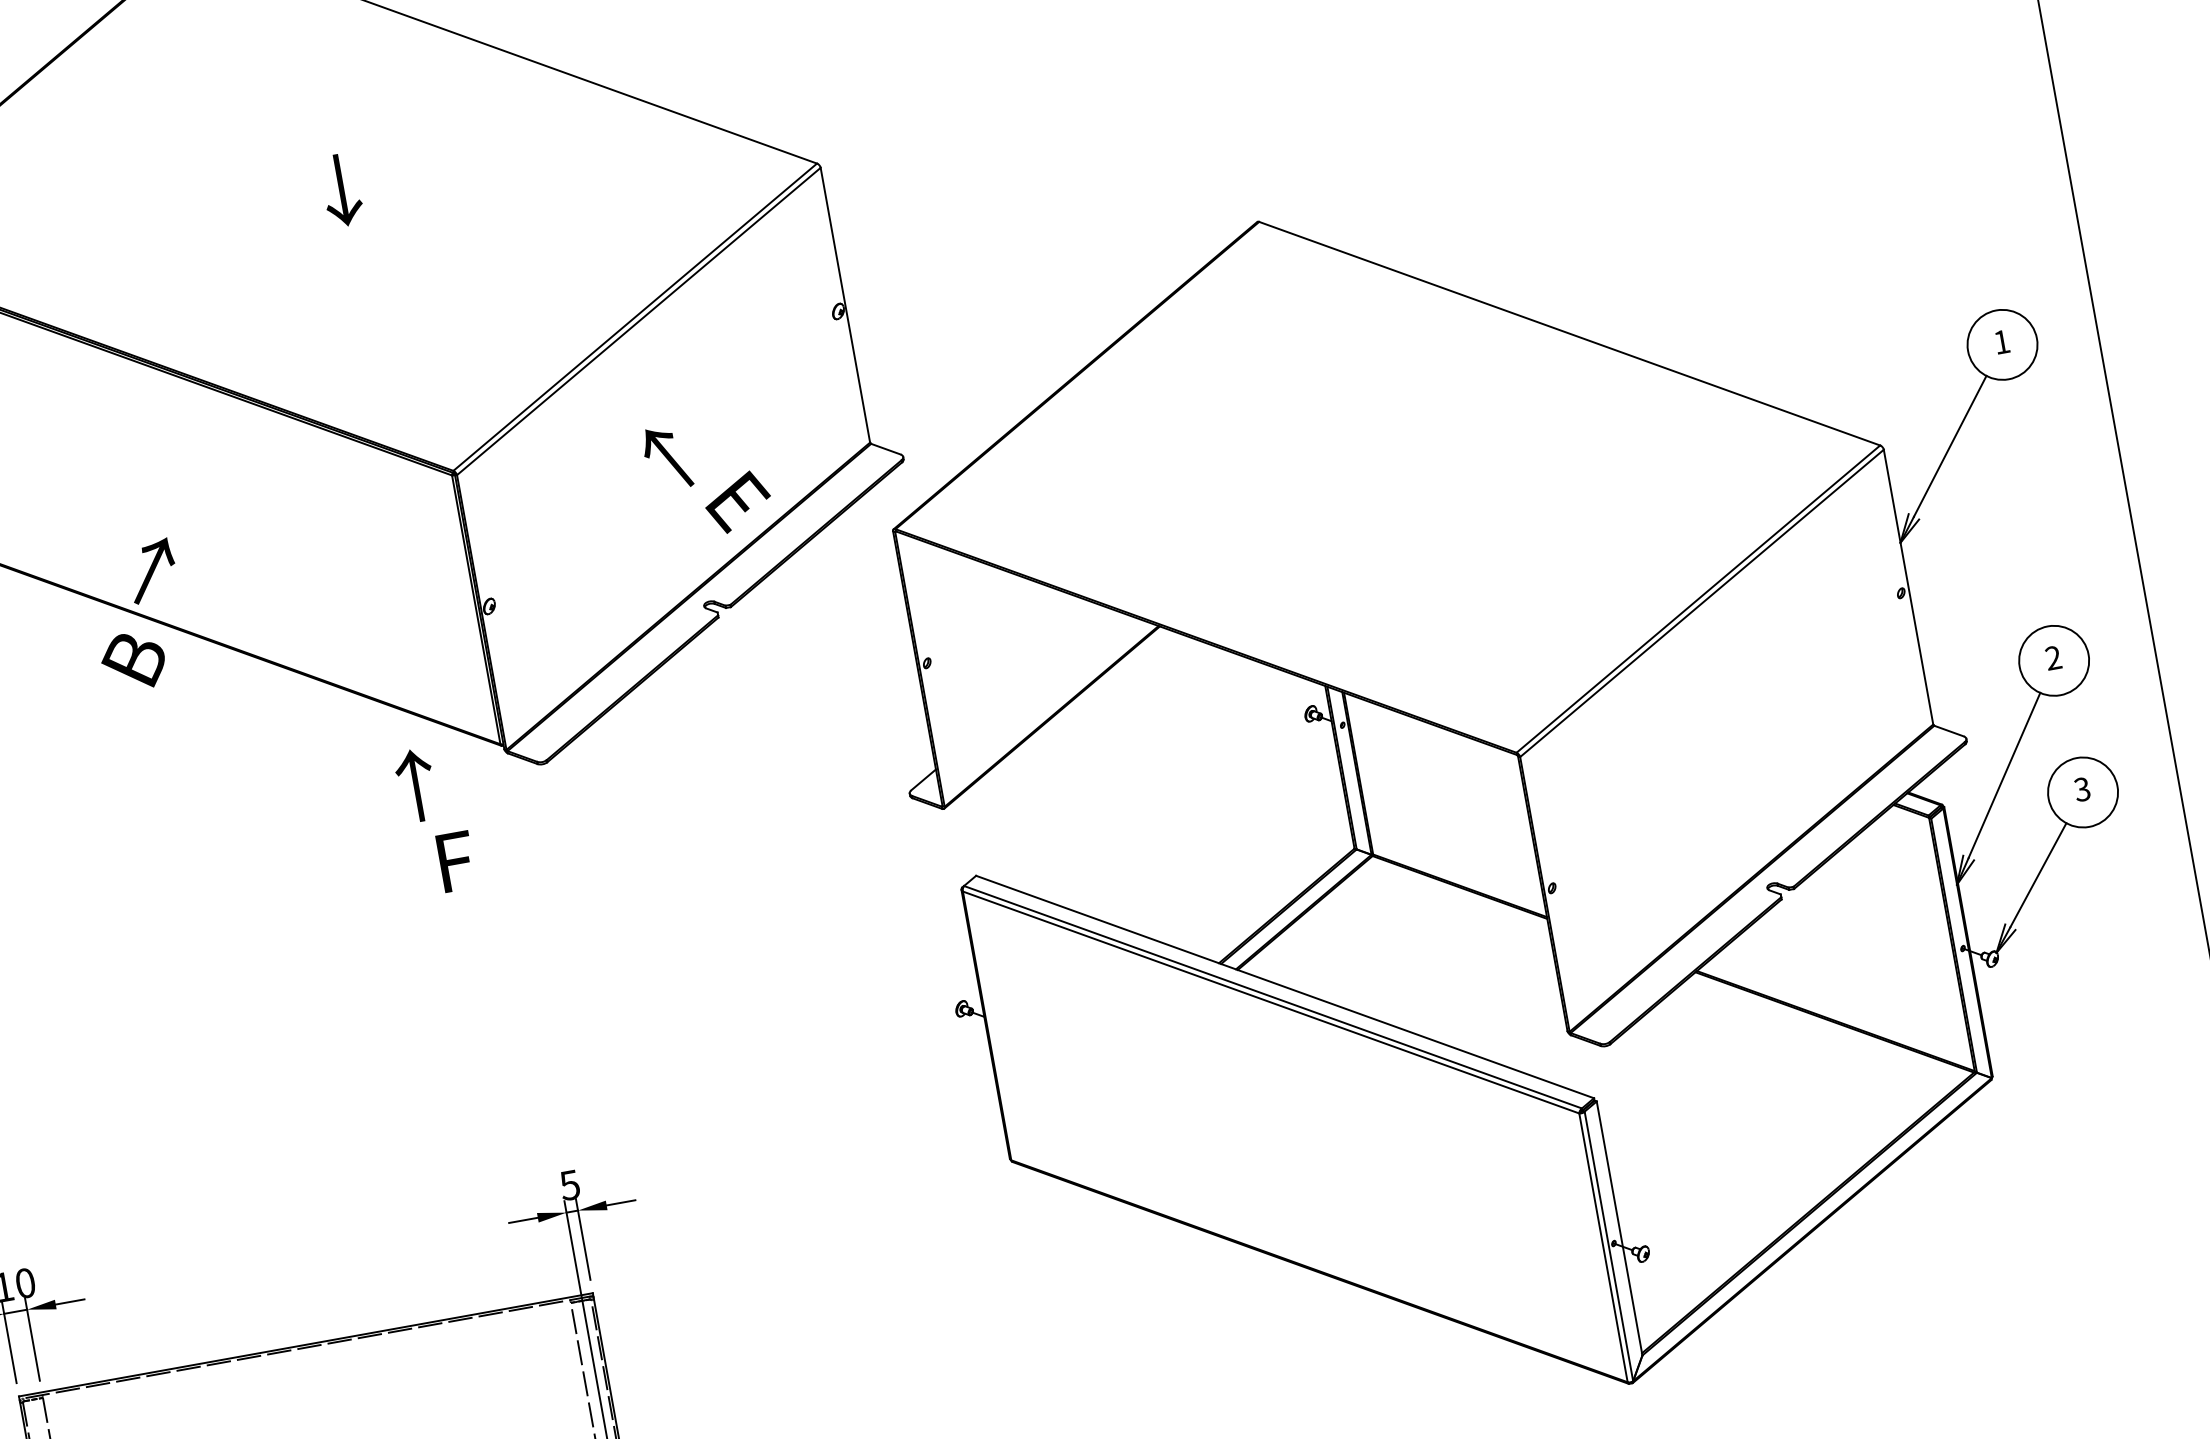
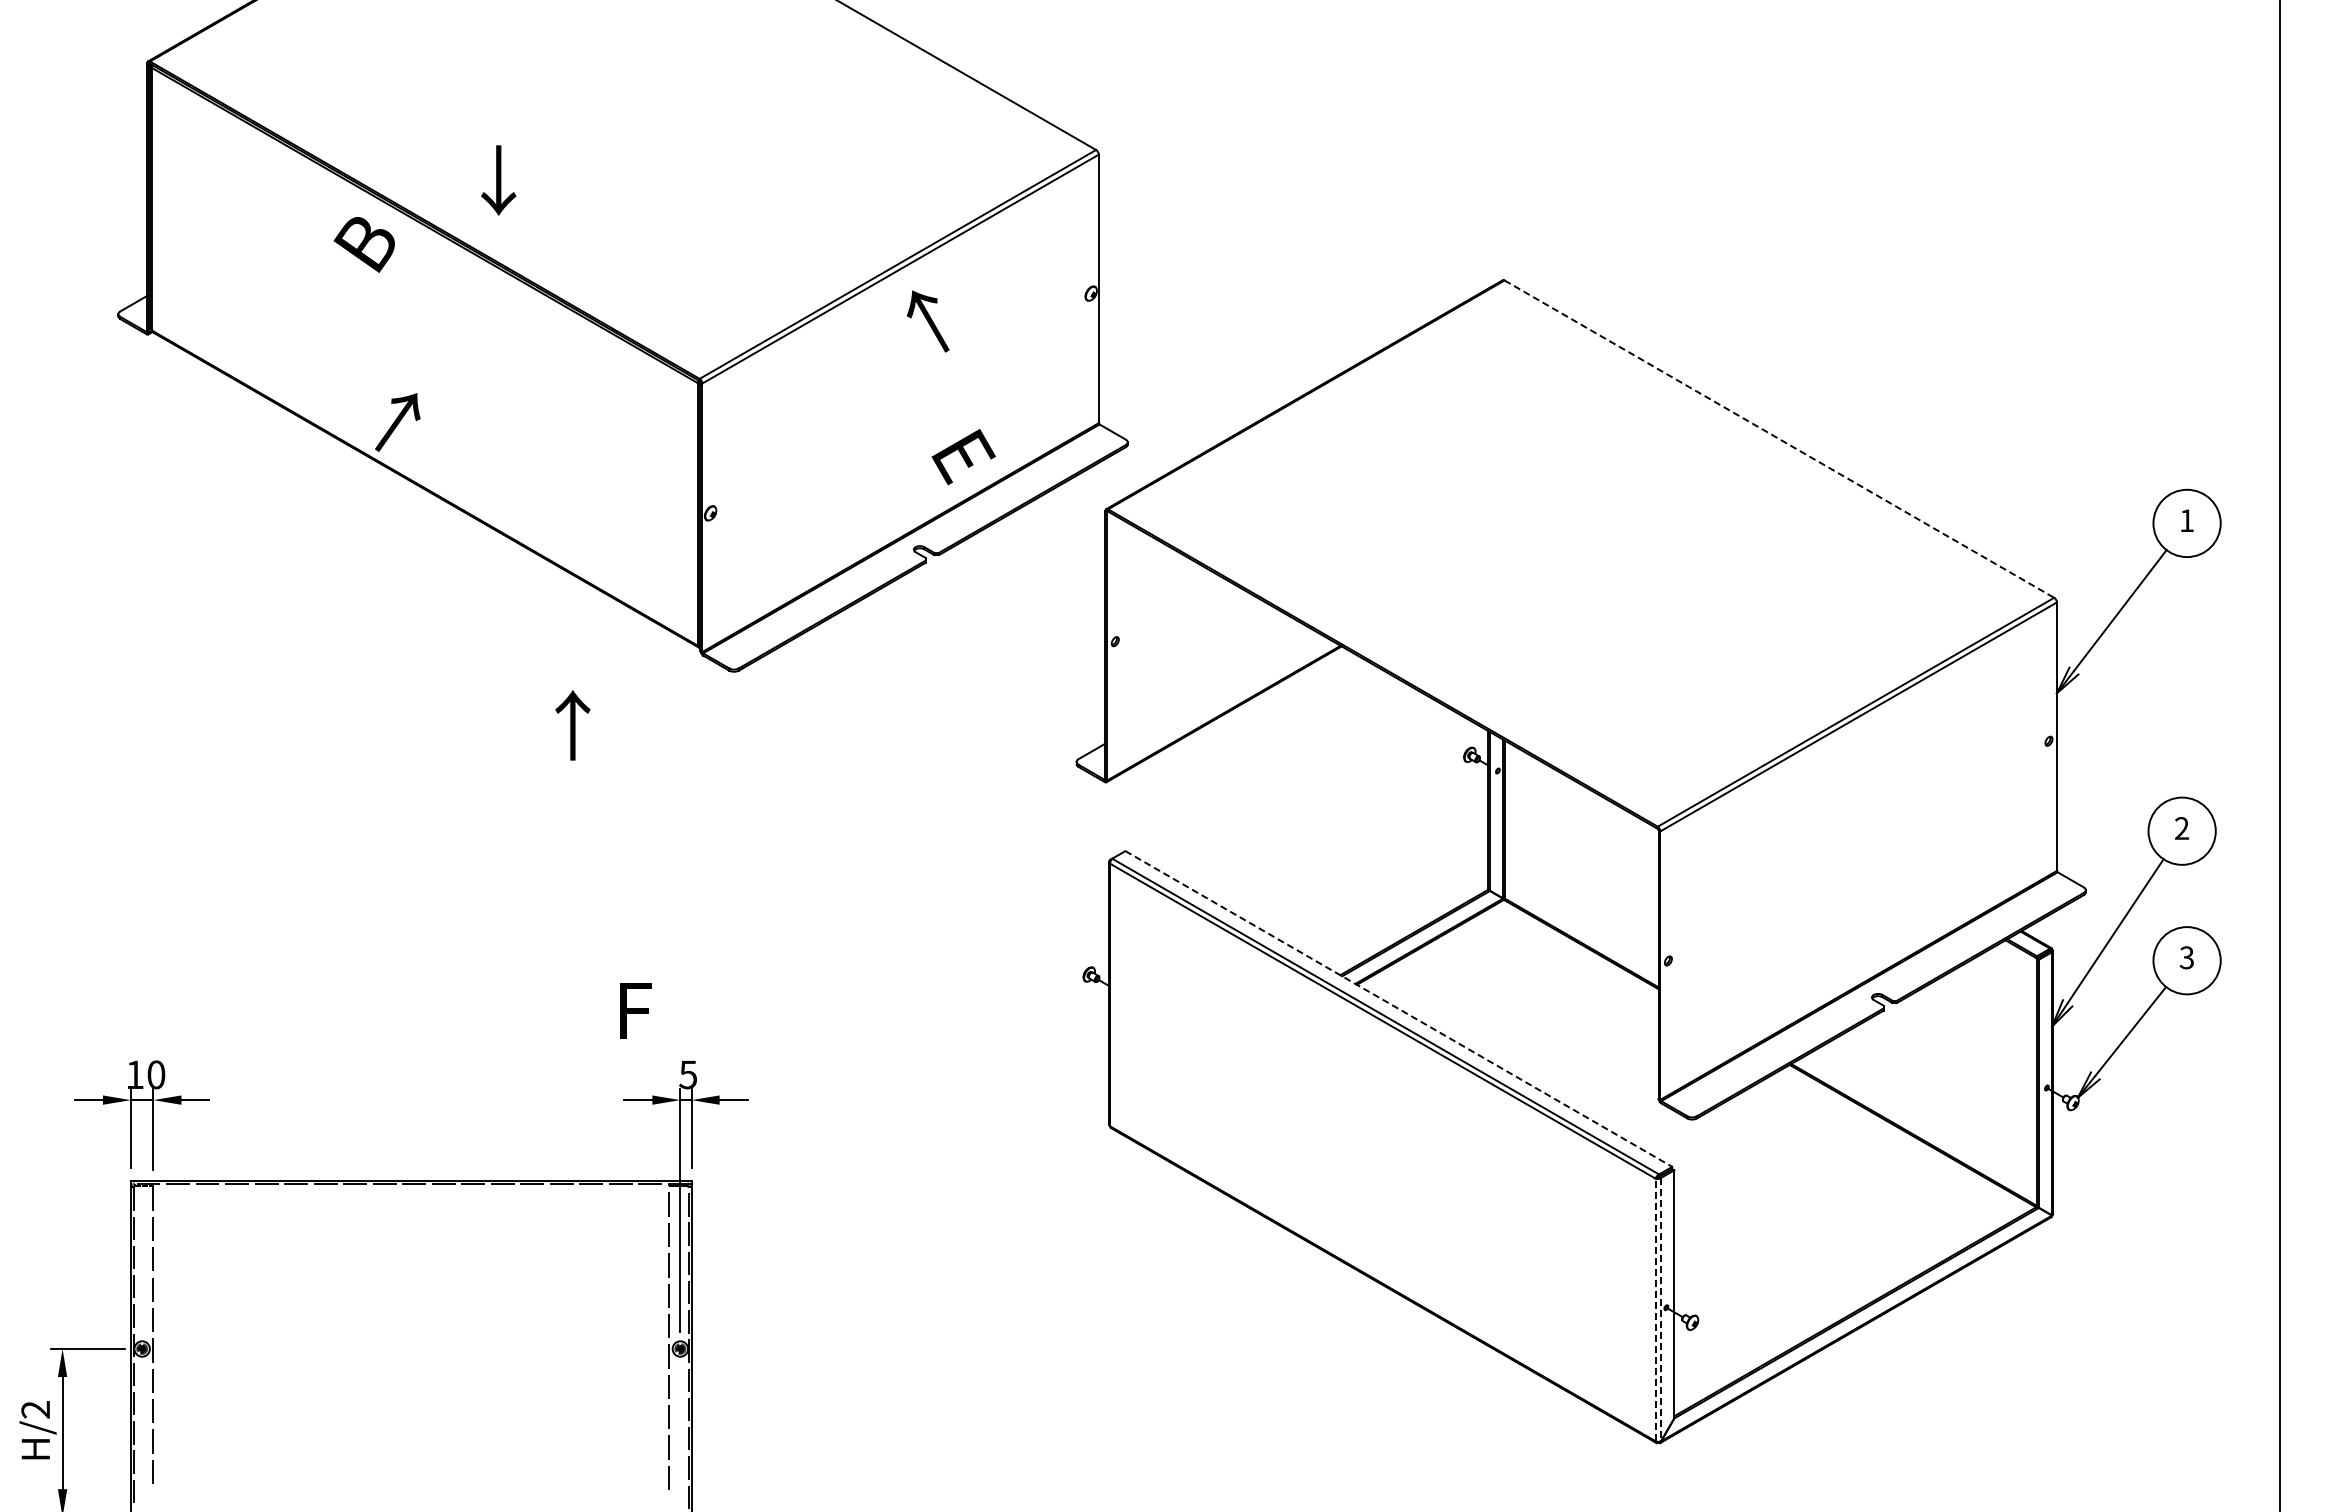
text: (341, 190) -> (498, 180), moved
line: (1569, 334) -> (1779, 439), solid -> dashed
text: (666, 458) -> (927, 321), moved
text: (132, 661) -> (363, 244), moved
text: (415, 785) -> (572, 725), moved
text: (455, 861) -> (635, 1010), moved
line: (1284, 986) -> (1398, 1008), solid -> dashed
line: (1609, 1246) -> (1661, 1309), solid -> dashed
line: (1603, 1247) -> (1655, 1309), solid -> dashed

